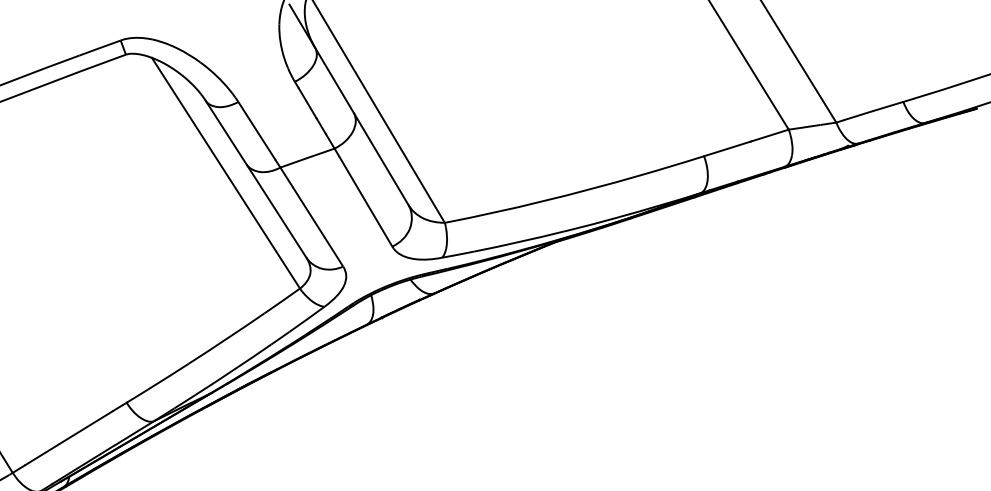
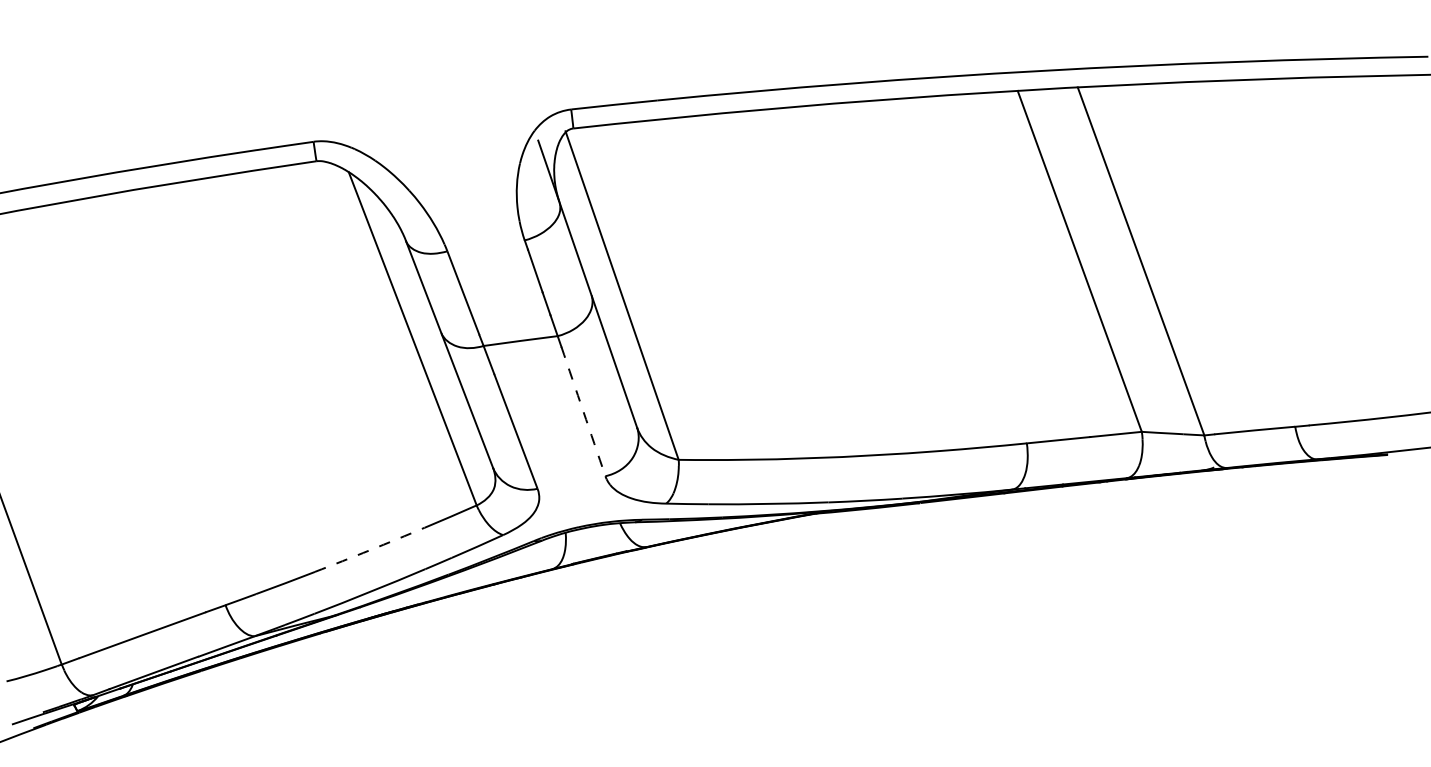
arc: (365, 201) -> (583, 411), solid -> dashed
arc: (227, 339) -> (370, 550), solid -> dashed

